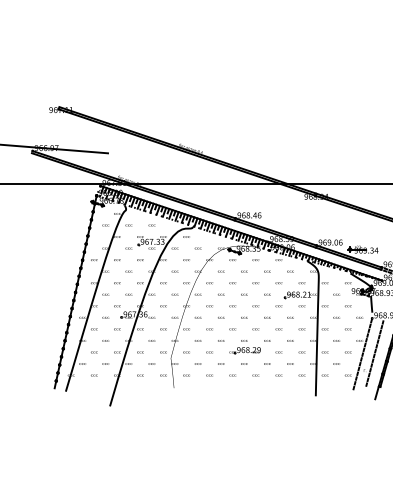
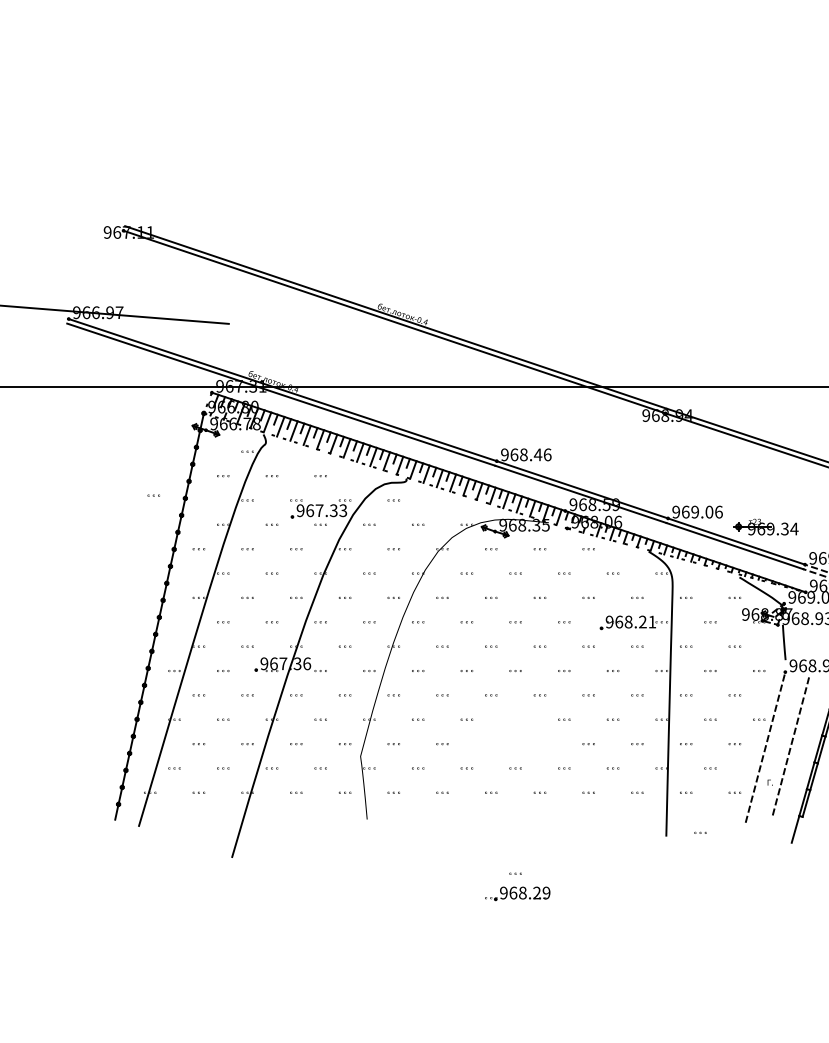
part: (72, 234) -> (152, 495), added
part: (244, 347) -> (515, 887), moved
part: (331, 394) -> (699, 832), added

